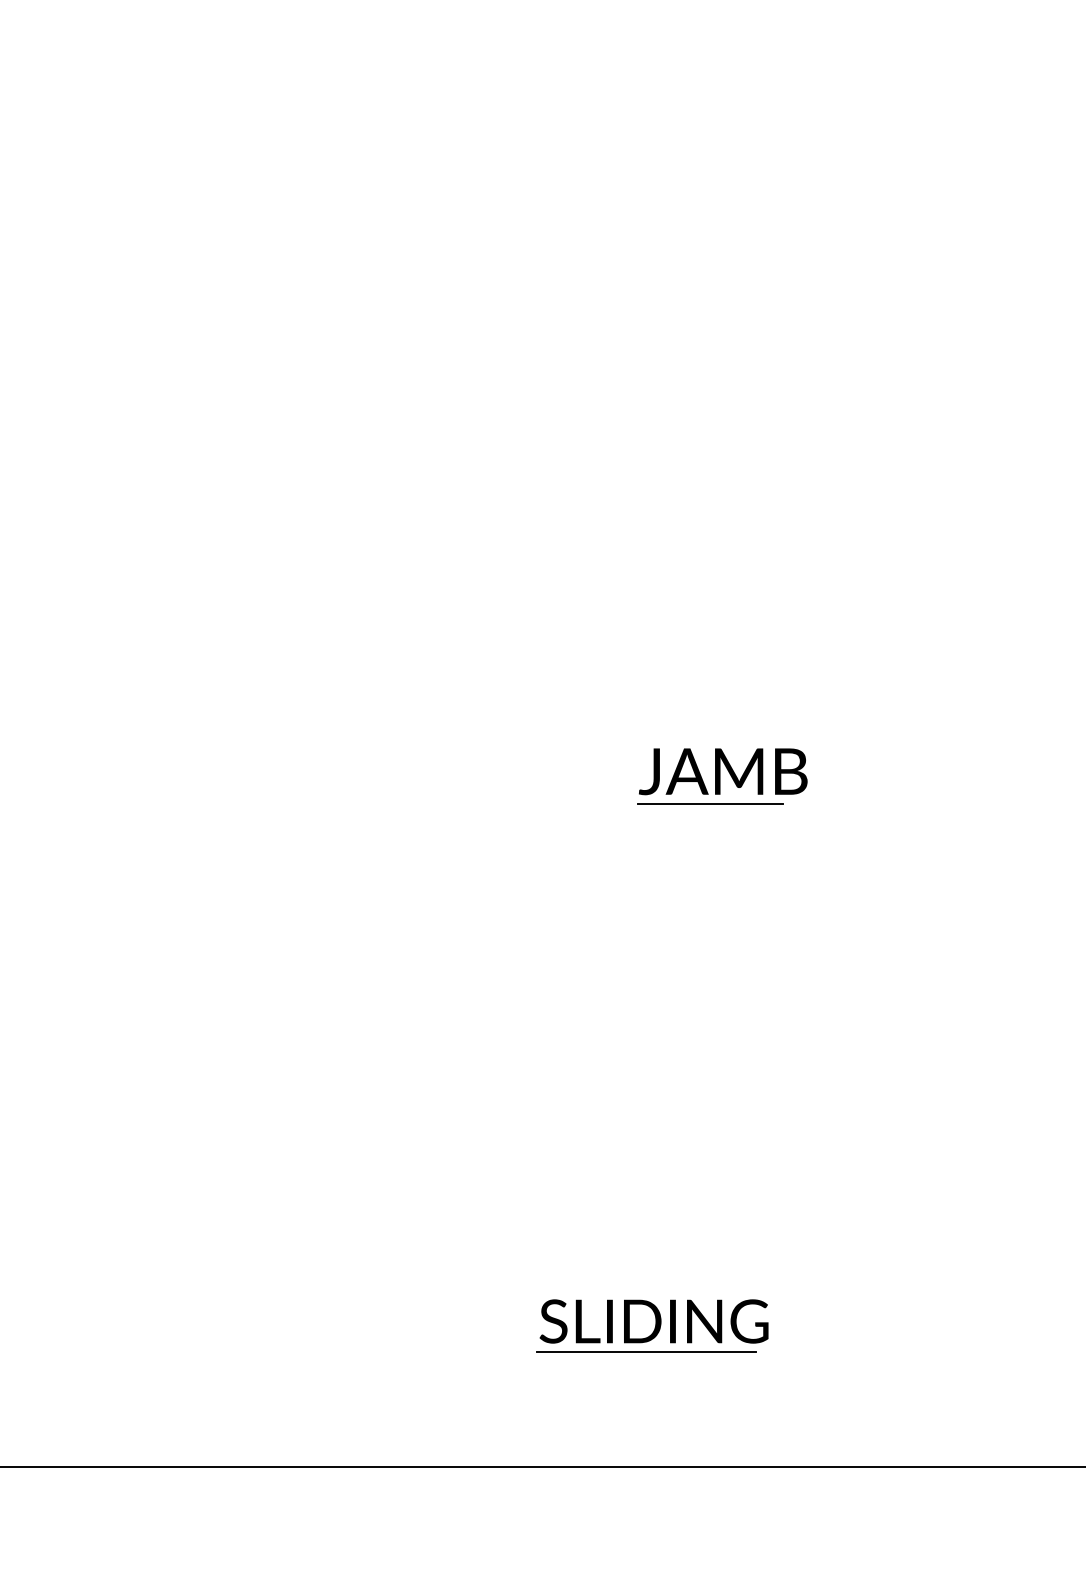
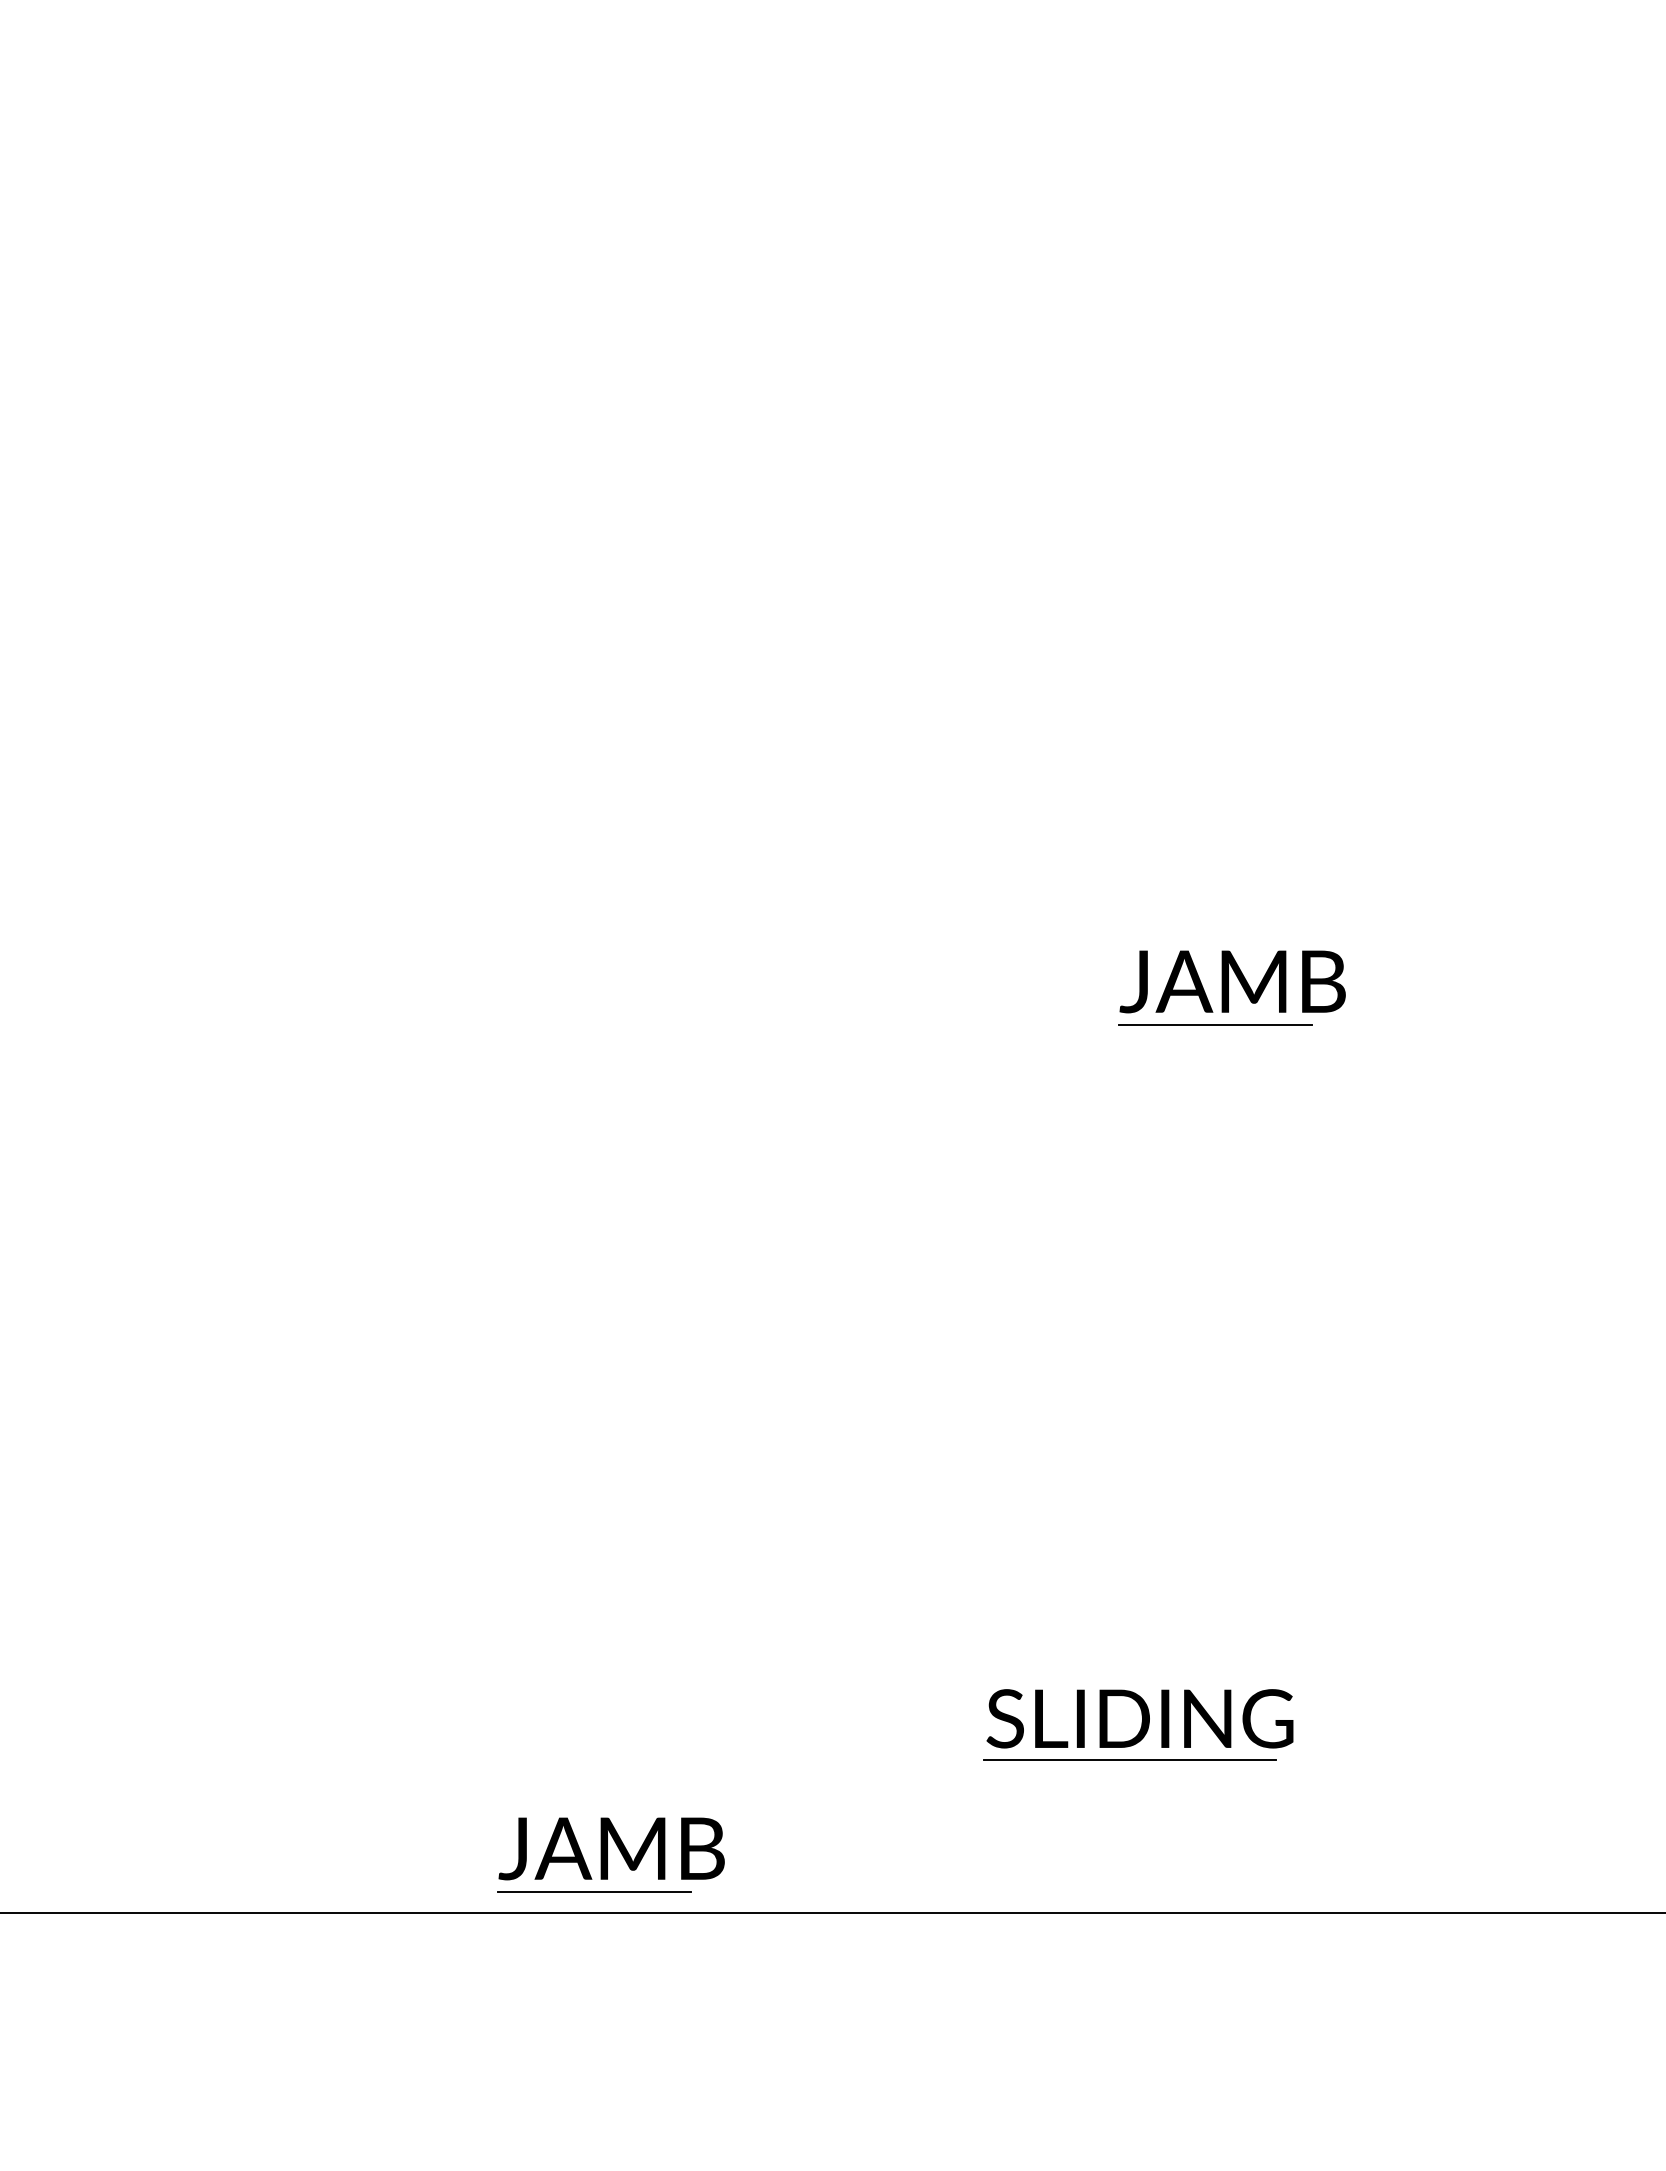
part: (259, 1422) -> (610, 1854), added

